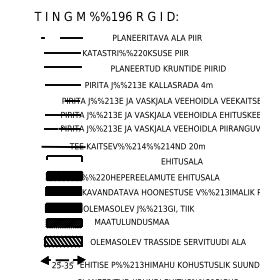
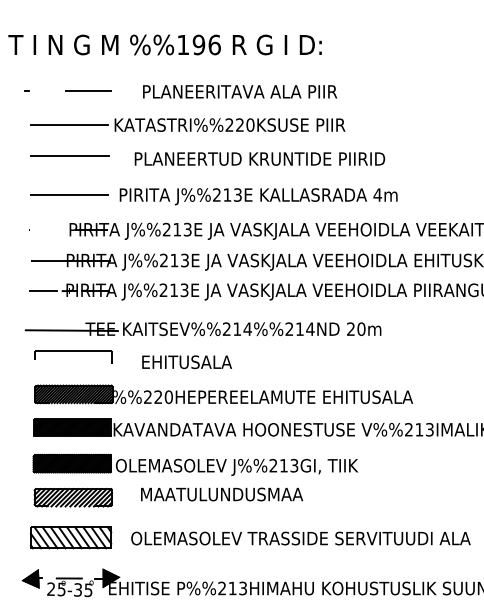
text: (157, 37) -> (240, 91), moved
text: (168, 68) -> (259, 158), moved
text: (181, 161) -> (185, 362), moved

